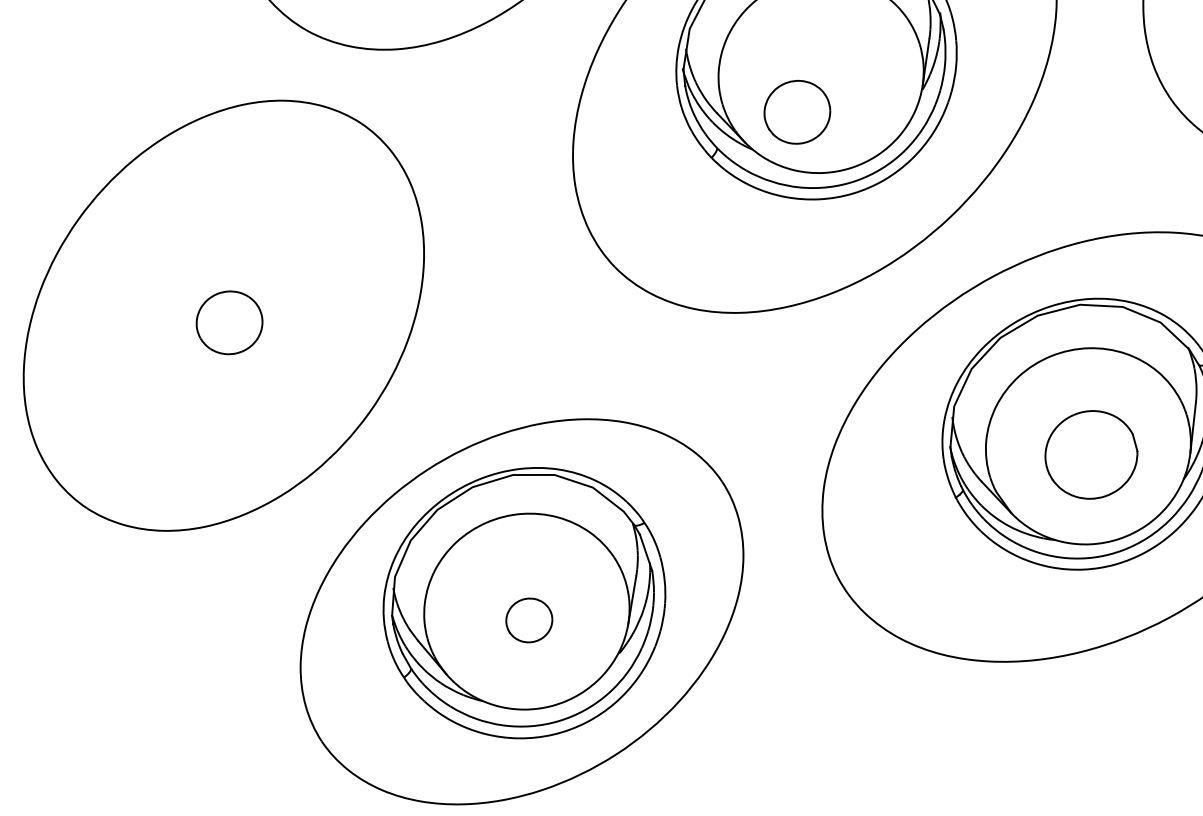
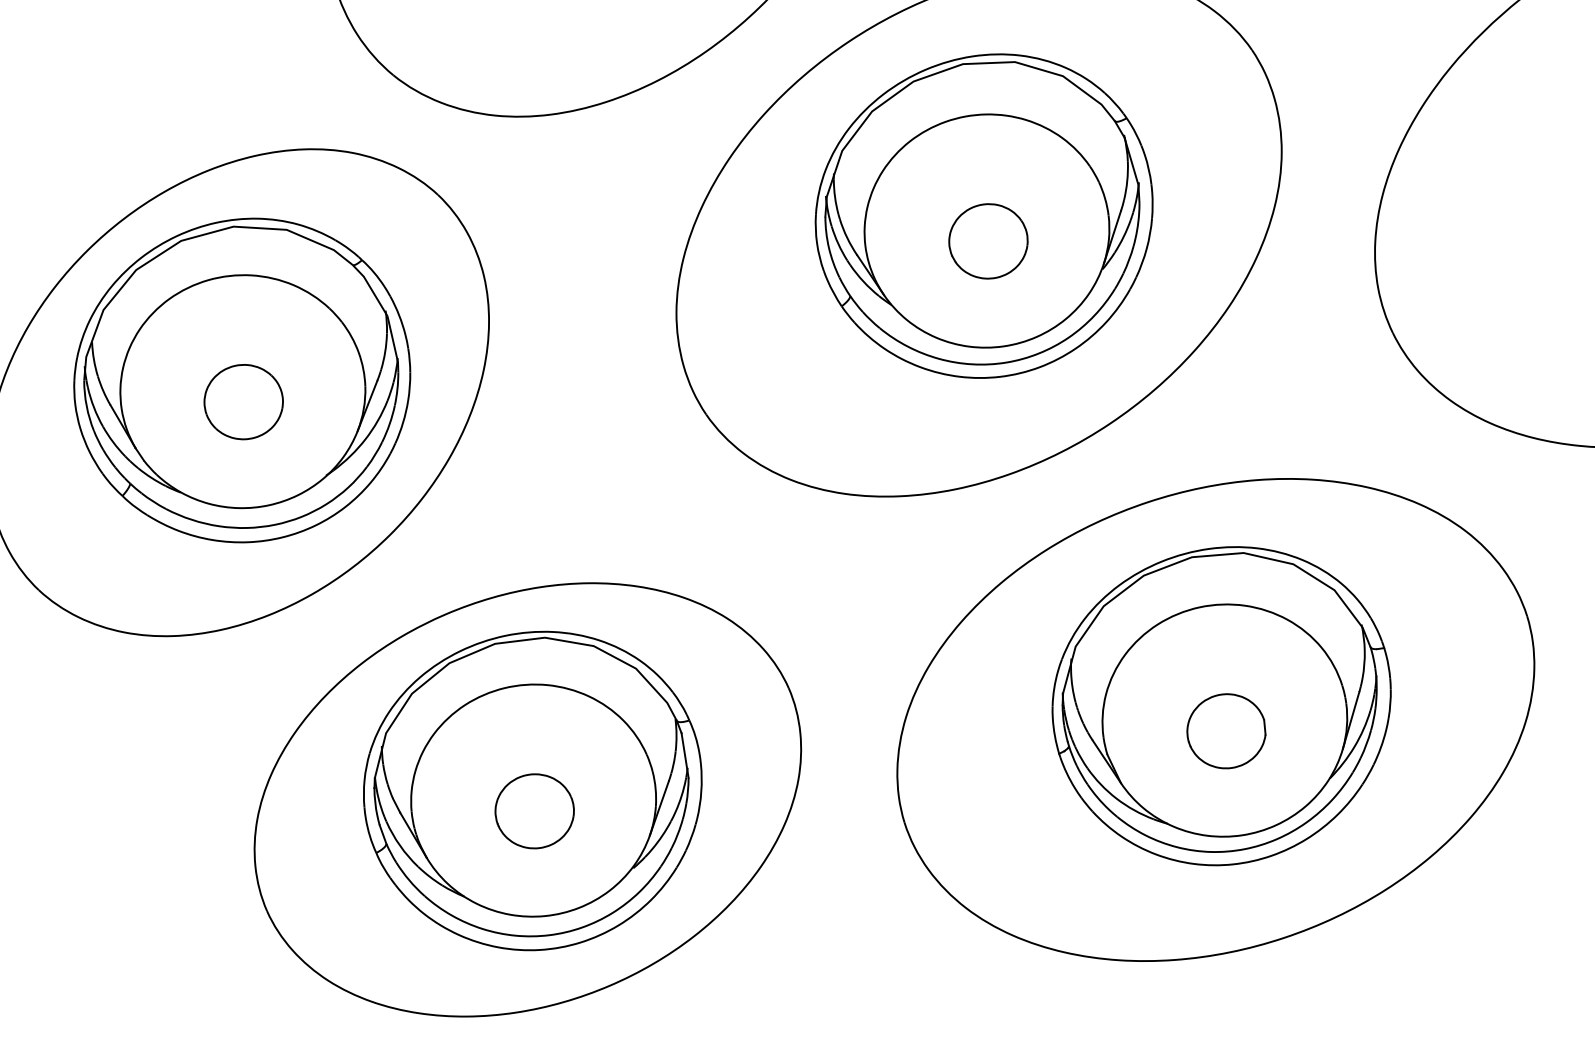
part: (797, 112) -> (988, 241), moved
part: (225, 305) -> (242, 380), added
part: (1091, 455) -> (1226, 731), size x0.71
part: (529, 620) -> (534, 811), size x1.43

